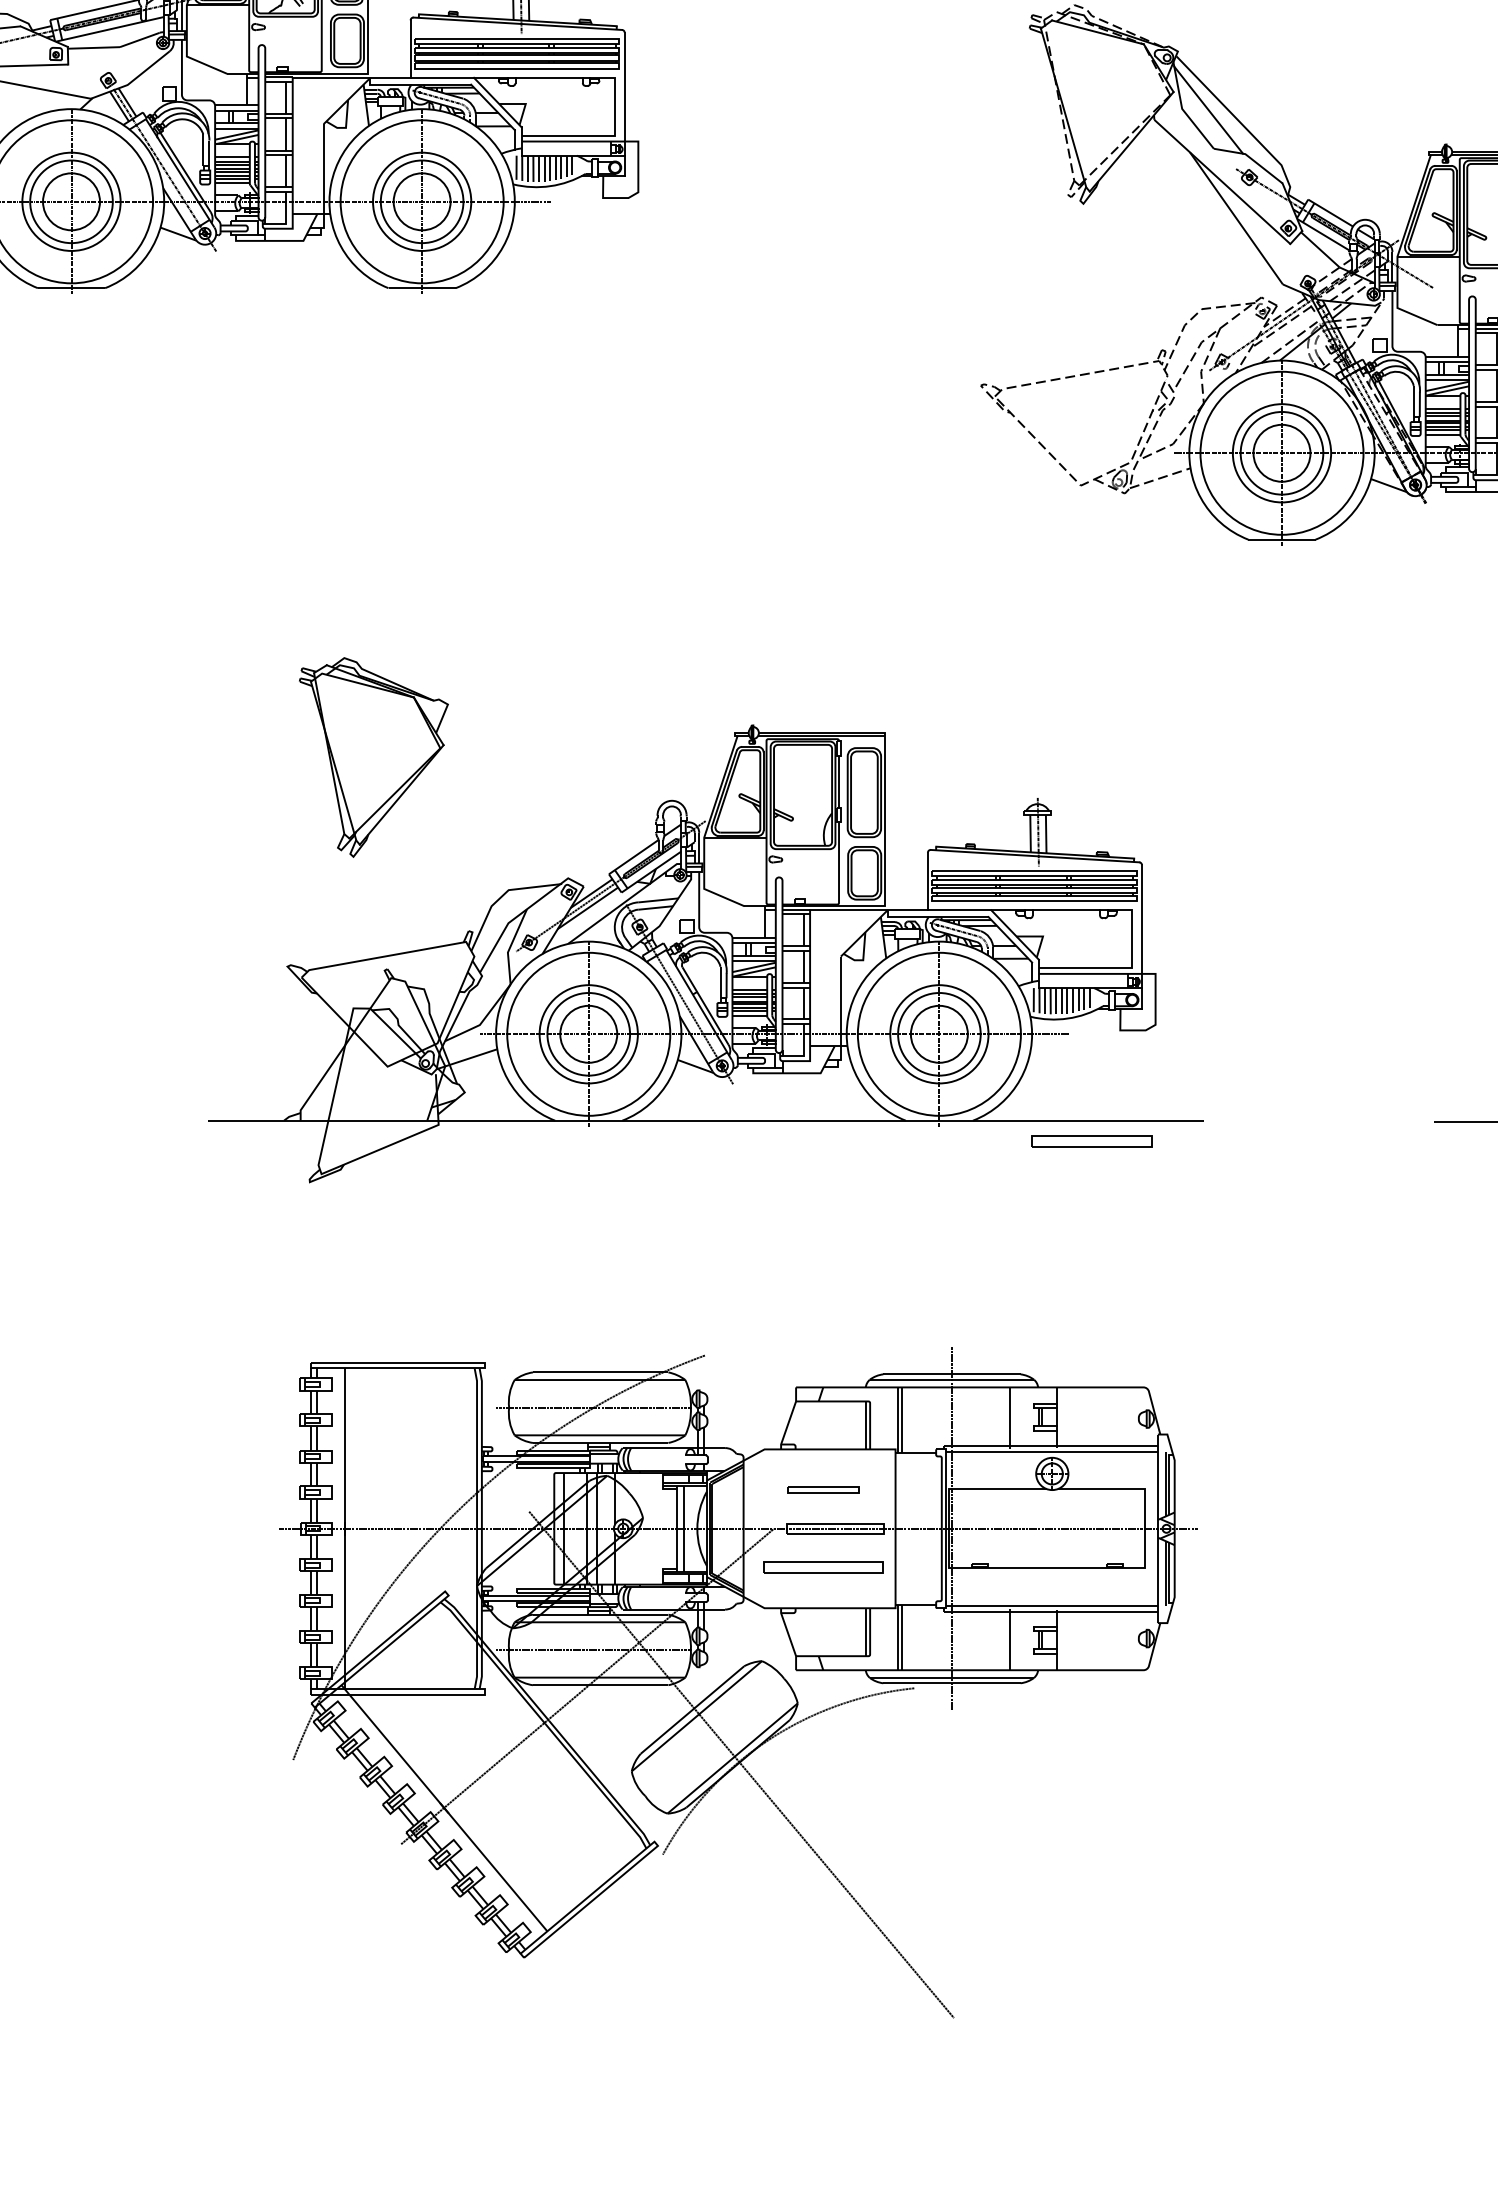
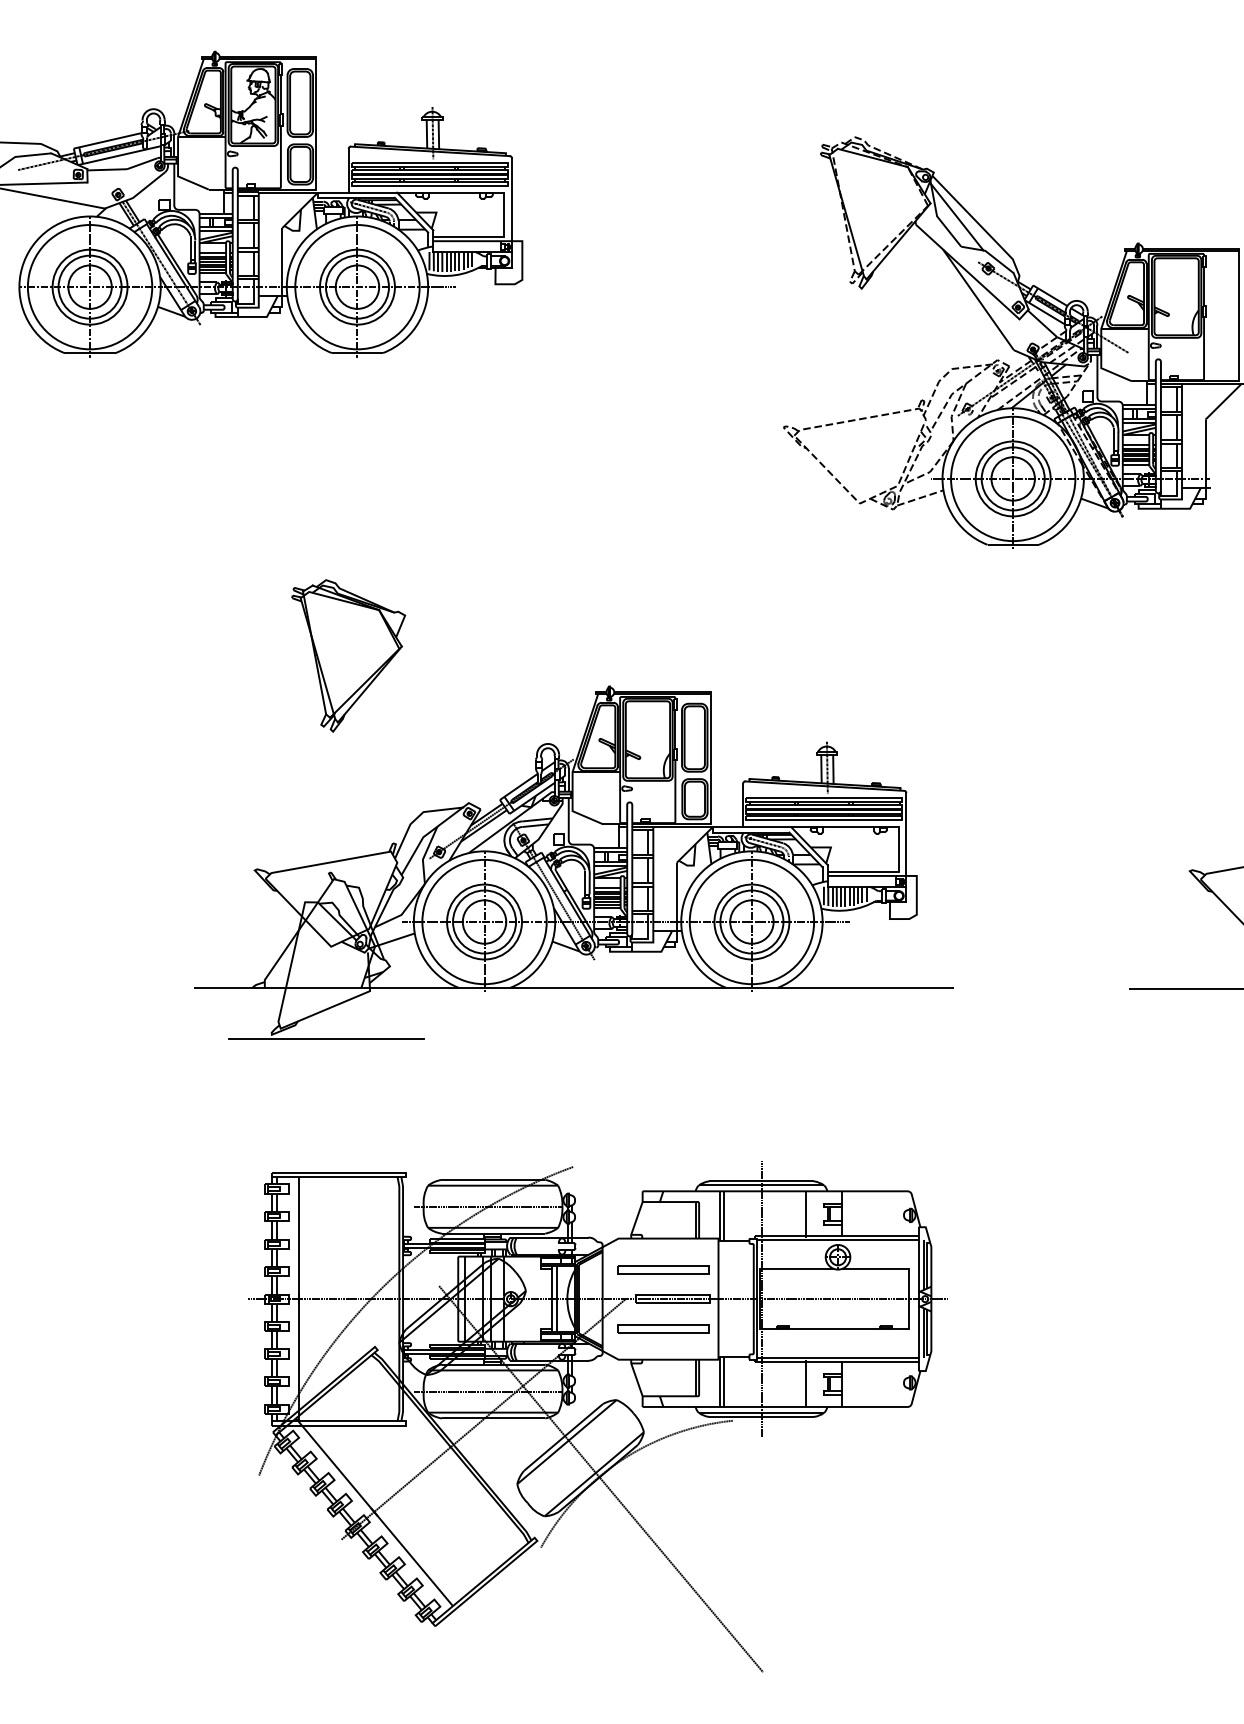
part: (373, 756) -> (348, 655), moved
part: (1092, 1141) -> (868, 1003), removed
line: (381, 1187) -> (326, 1038), added
part: (823, 1489) -> (663, 1269), size x1.67

